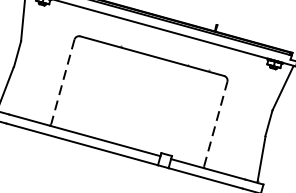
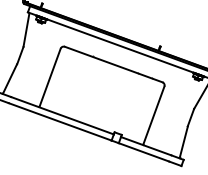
line: (63, 81) -> (50, 77), dashed -> solid
line: (215, 124) -> (153, 115), dashed -> solid

